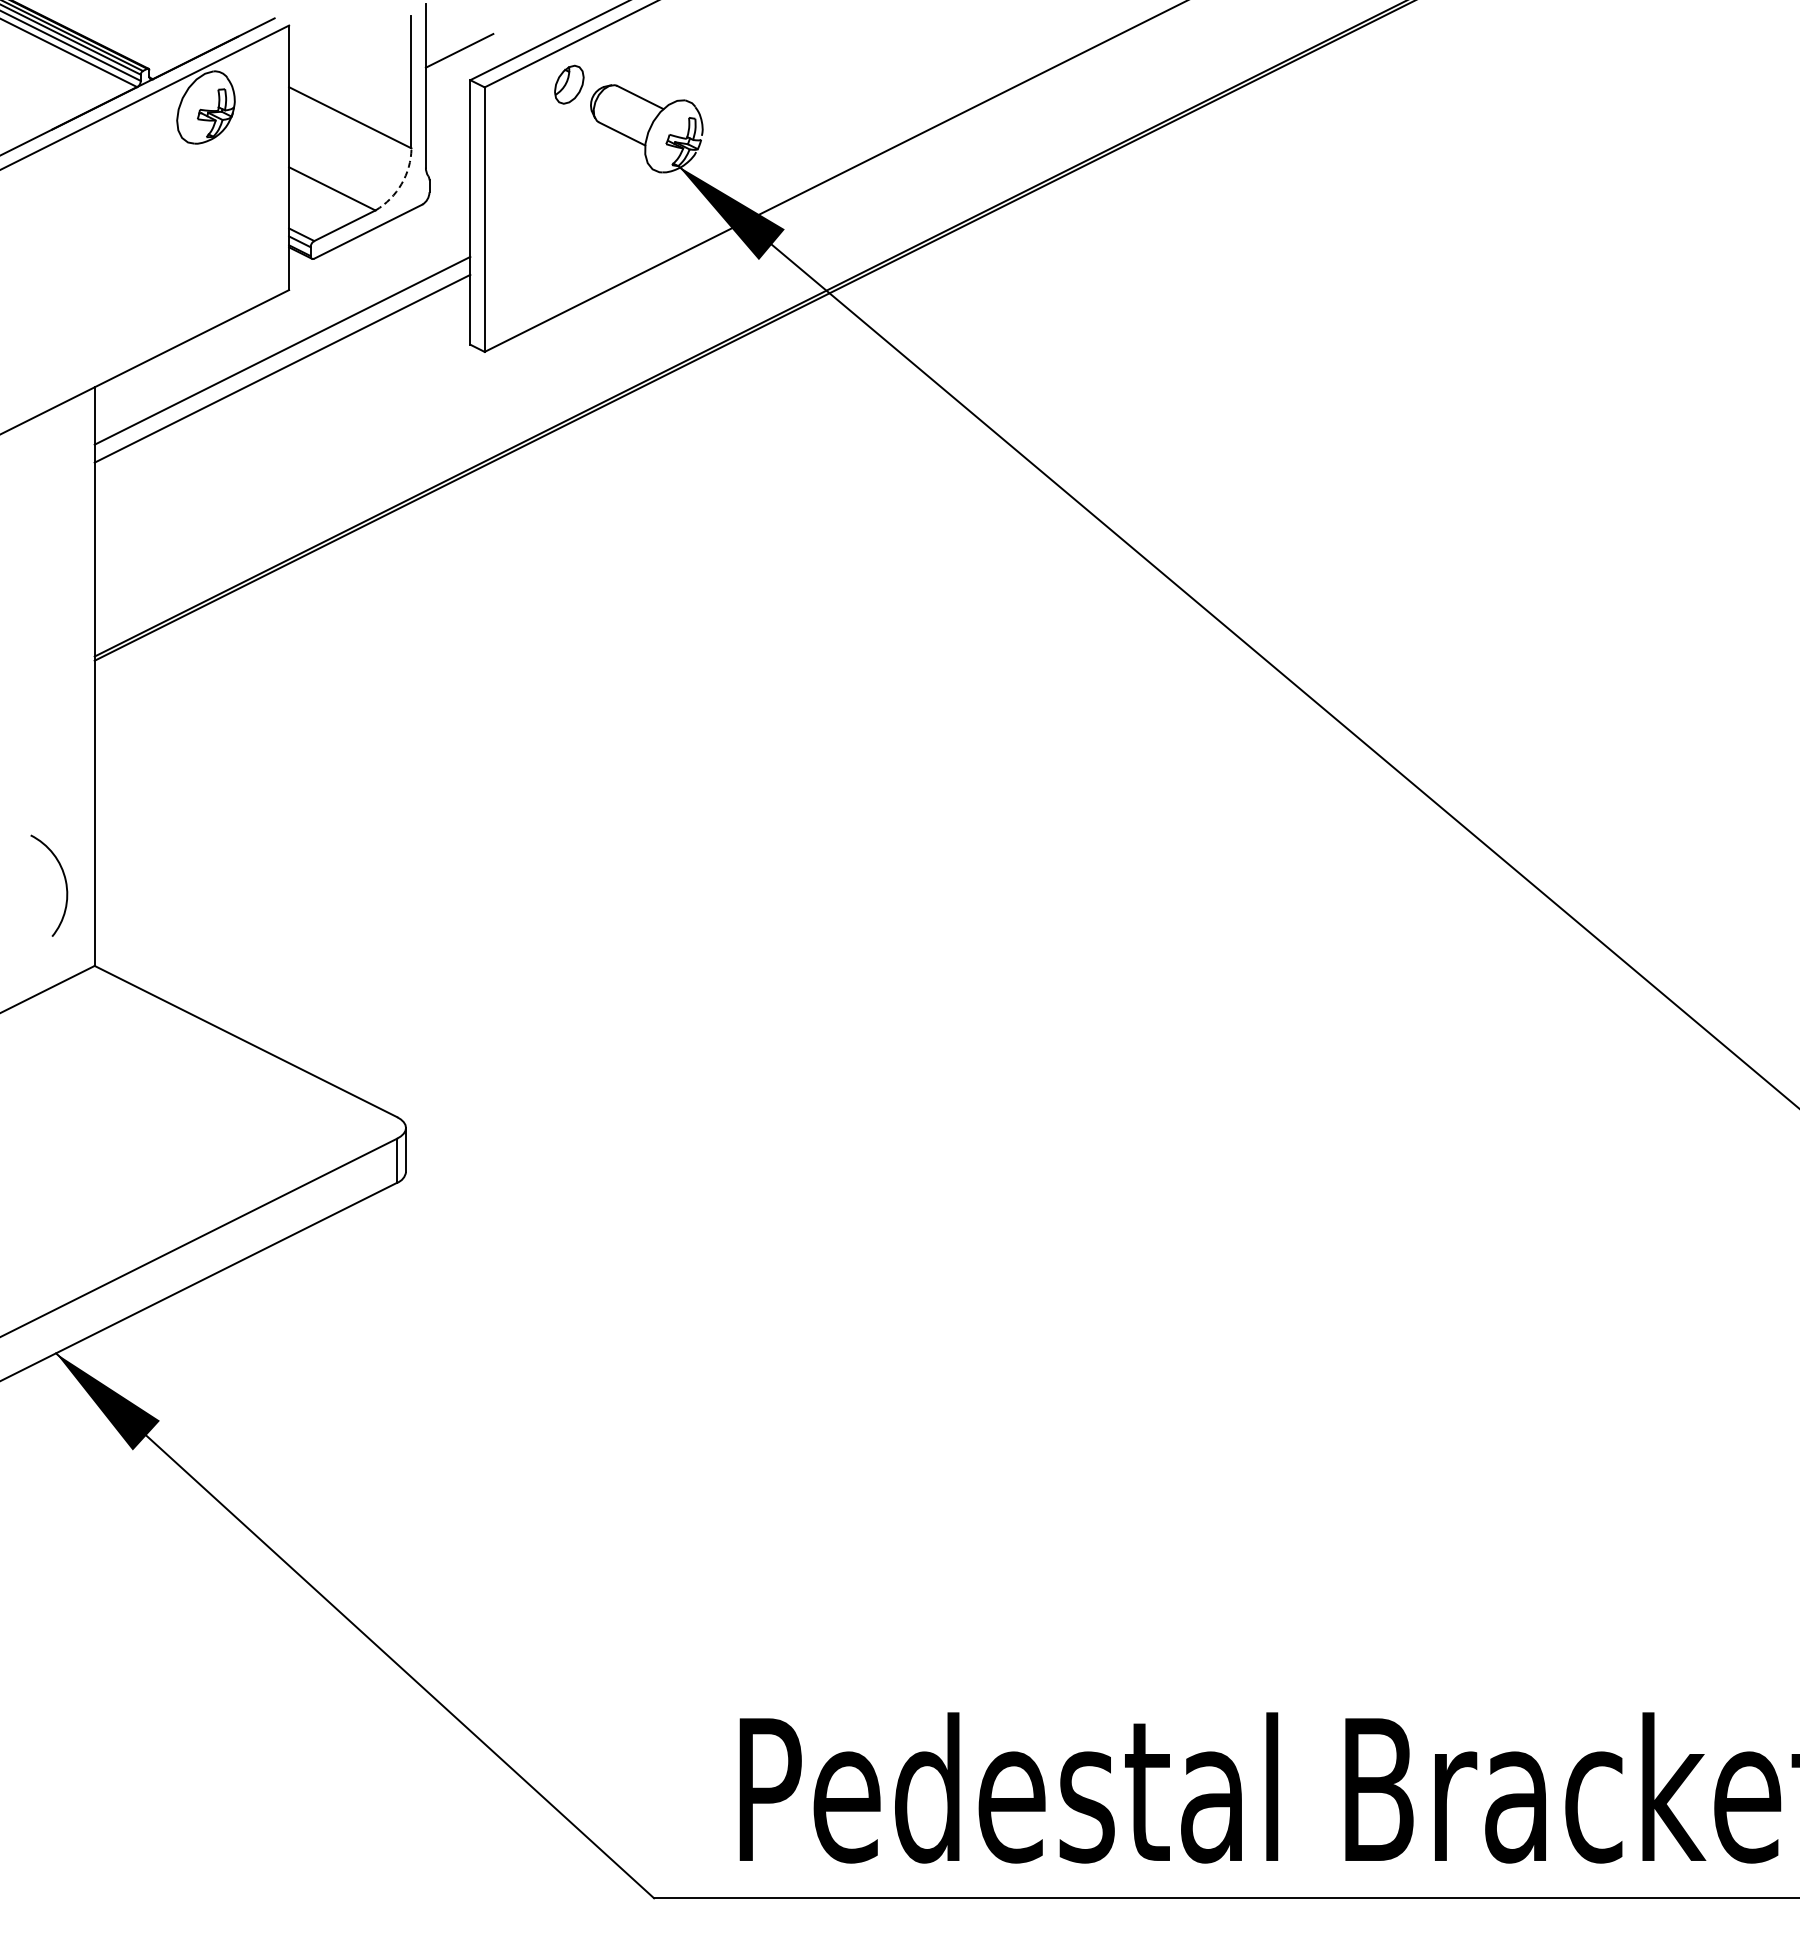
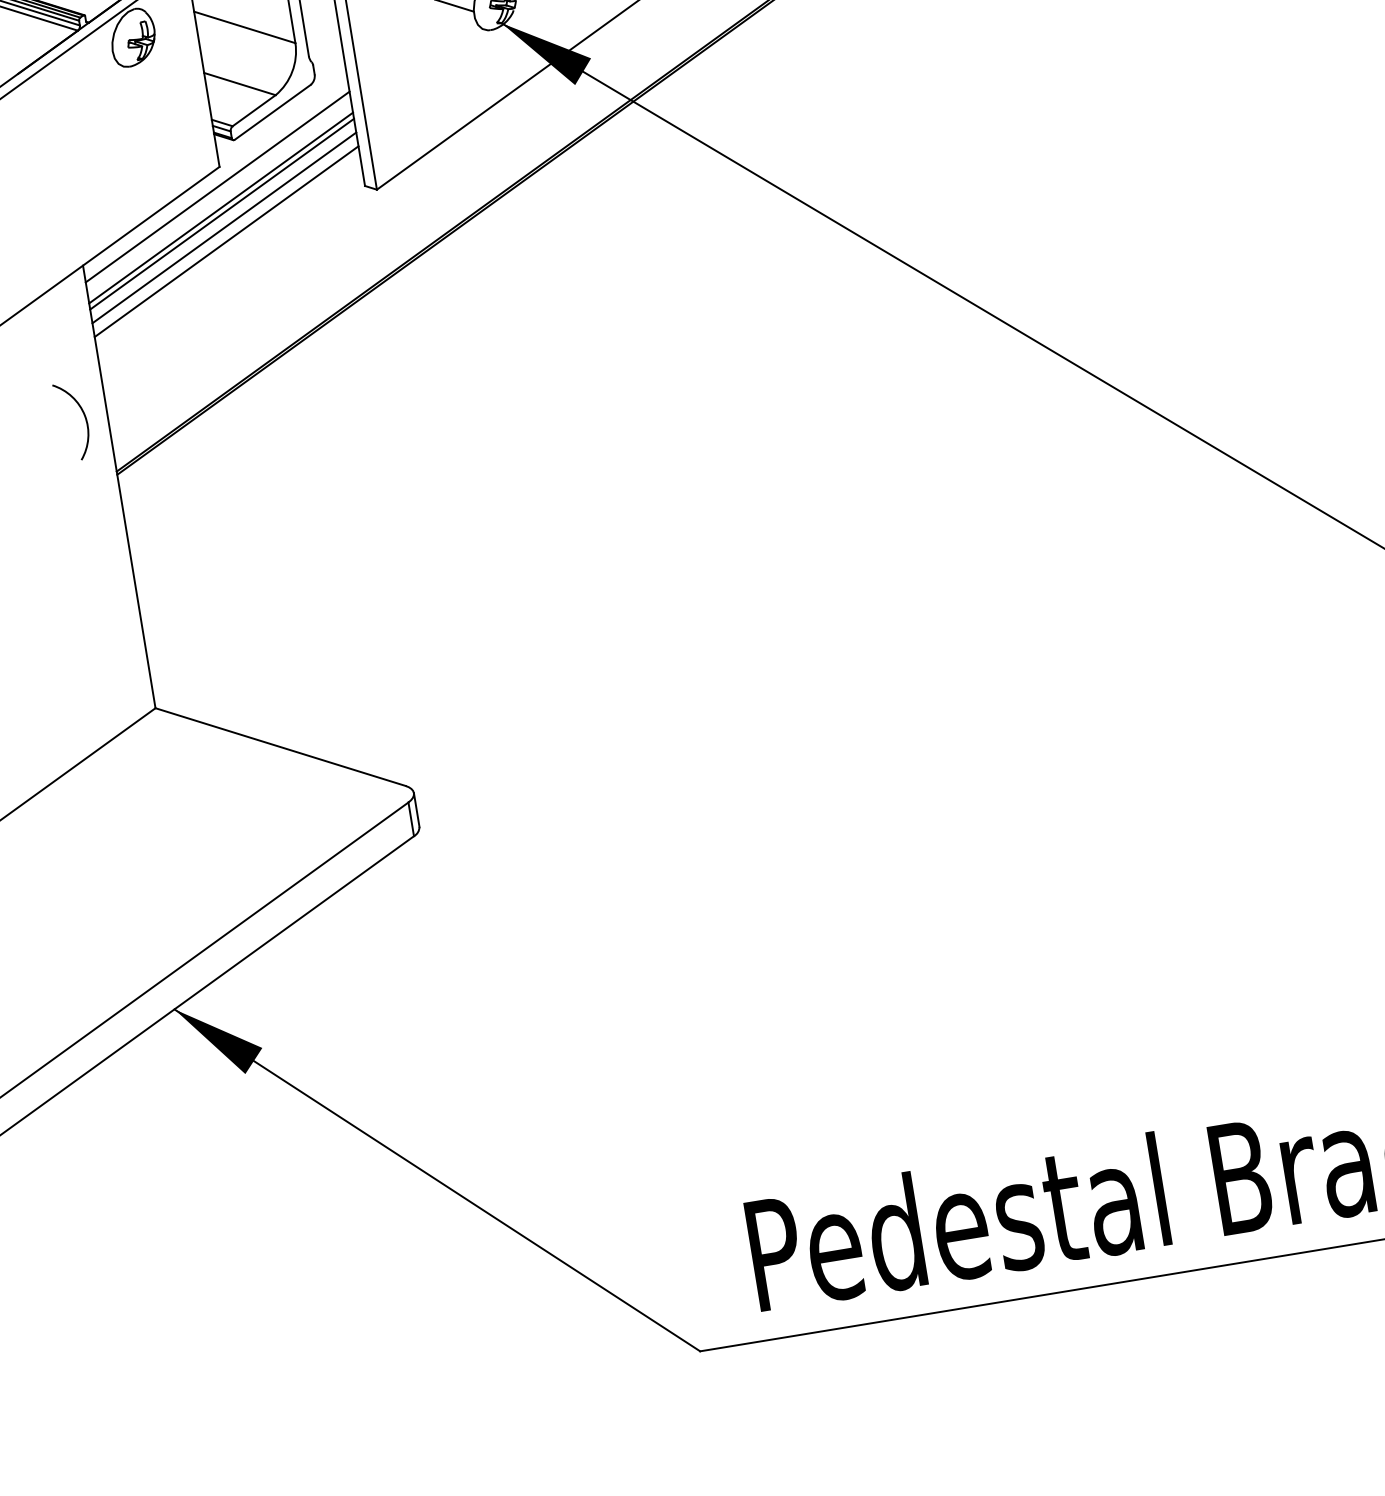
arc: (401, 184) -> (292, 72), dashed -> solid
line: (282, 315) -> (217, 187), added
line: (282, 342) -> (221, 207), added
line: (282, 386) -> (226, 241), added
arc: (64, 880) -> (83, 415), moved

